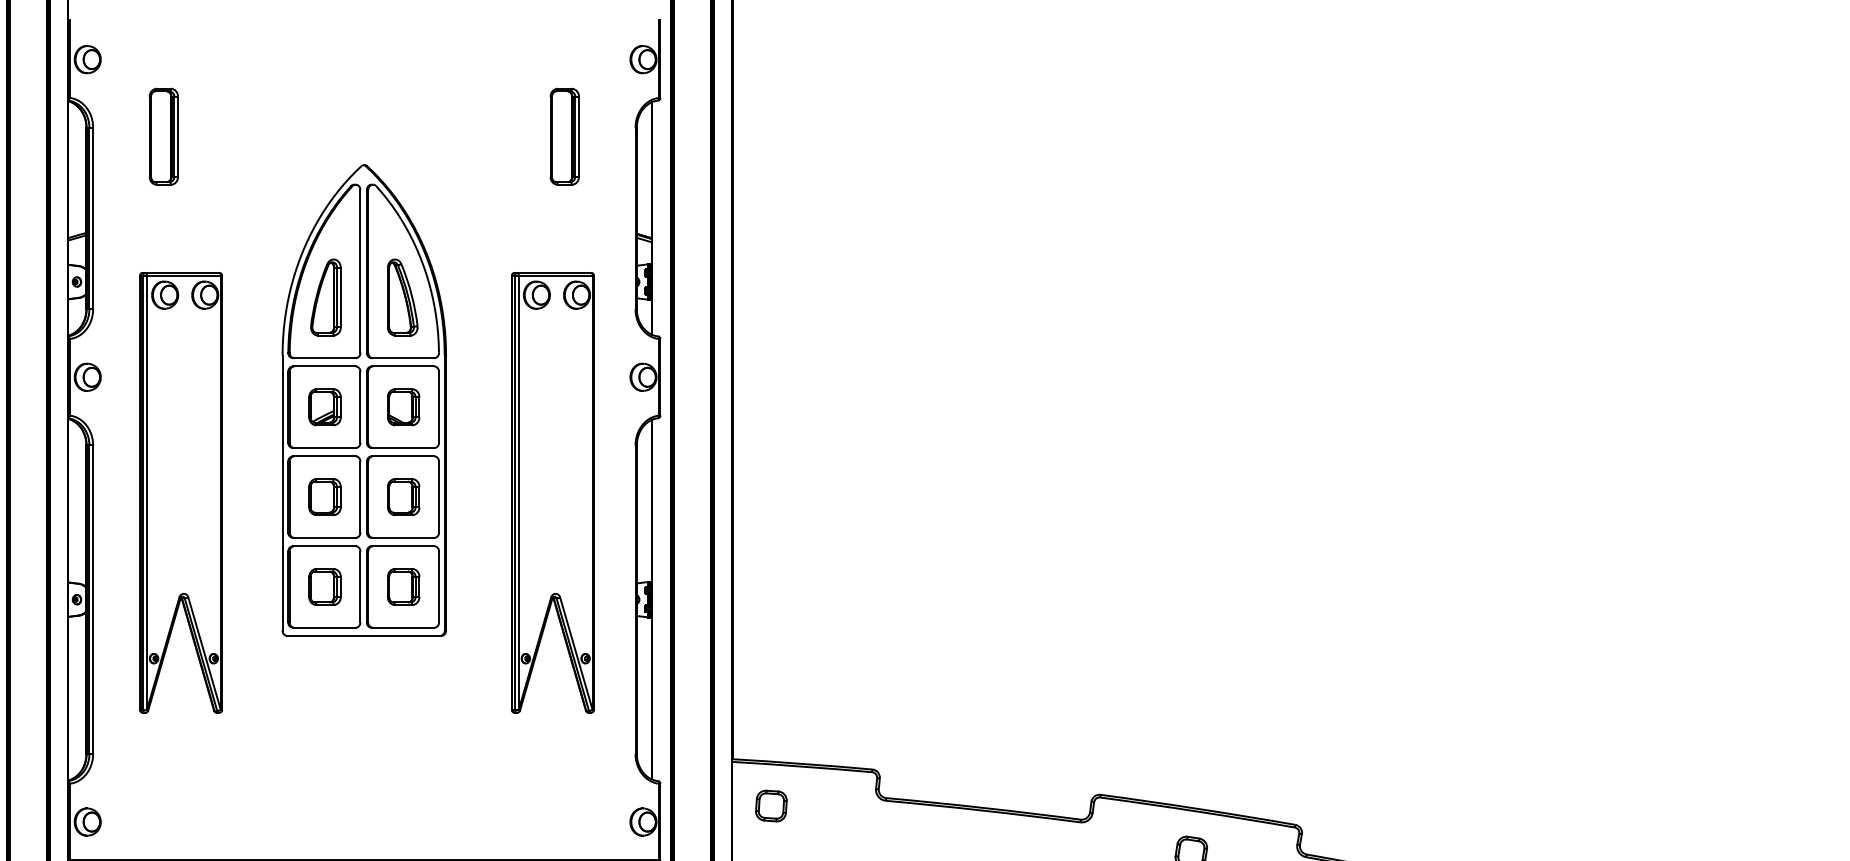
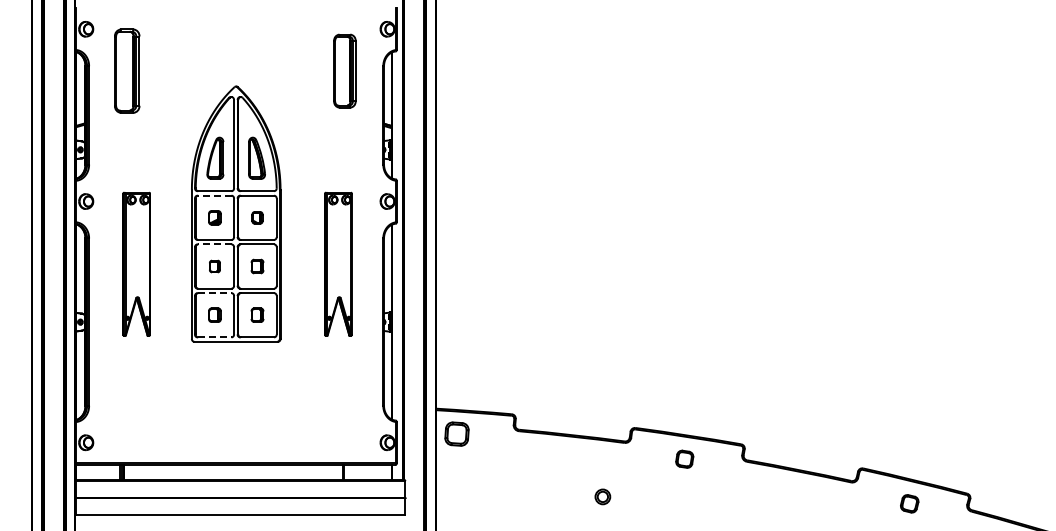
part: (163, 135) -> (127, 70), size x1.6
part: (563, 135) -> (344, 70), size x1.4
line: (324, 366) -> (214, 195), solid -> dashed
part: (324, 406) -> (214, 217), size x0.7
part: (403, 406) -> (257, 217), size x0.6
line: (324, 456) -> (214, 244), solid -> dashed
part: (180, 493) -> (136, 264), size x0.6
part: (552, 493) -> (338, 264), size x0.6
part: (324, 497) -> (214, 266), size x0.6
part: (403, 497) -> (257, 266), size x0.7
line: (324, 546) -> (214, 293), solid -> dashed
part: (324, 585) -> (214, 314), size x0.7
part: (403, 585) -> (257, 314), size x0.7
line: (324, 627) -> (214, 337), solid -> dashed
part: (770, 804) -> (456, 433), size x1.4

